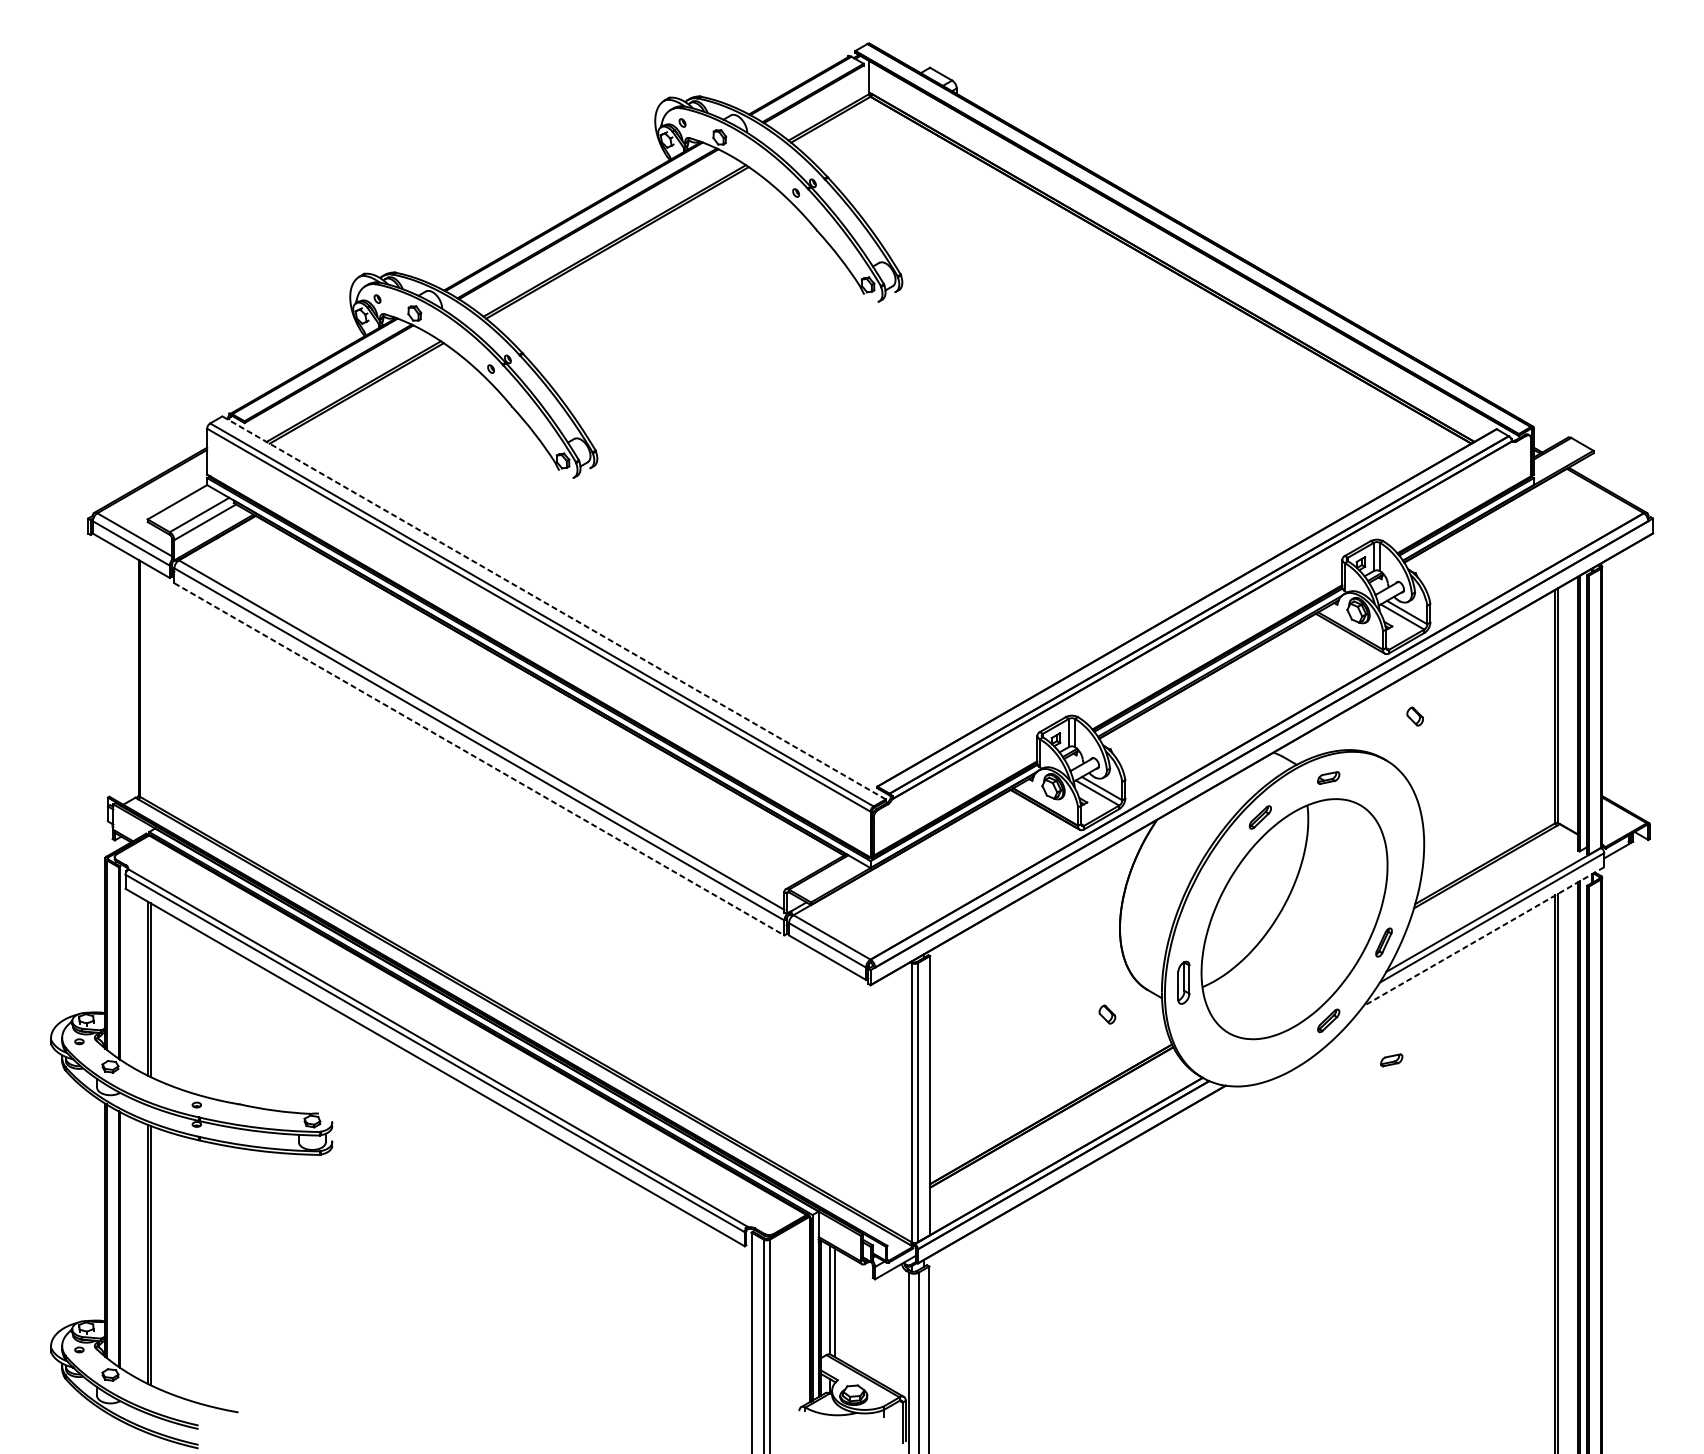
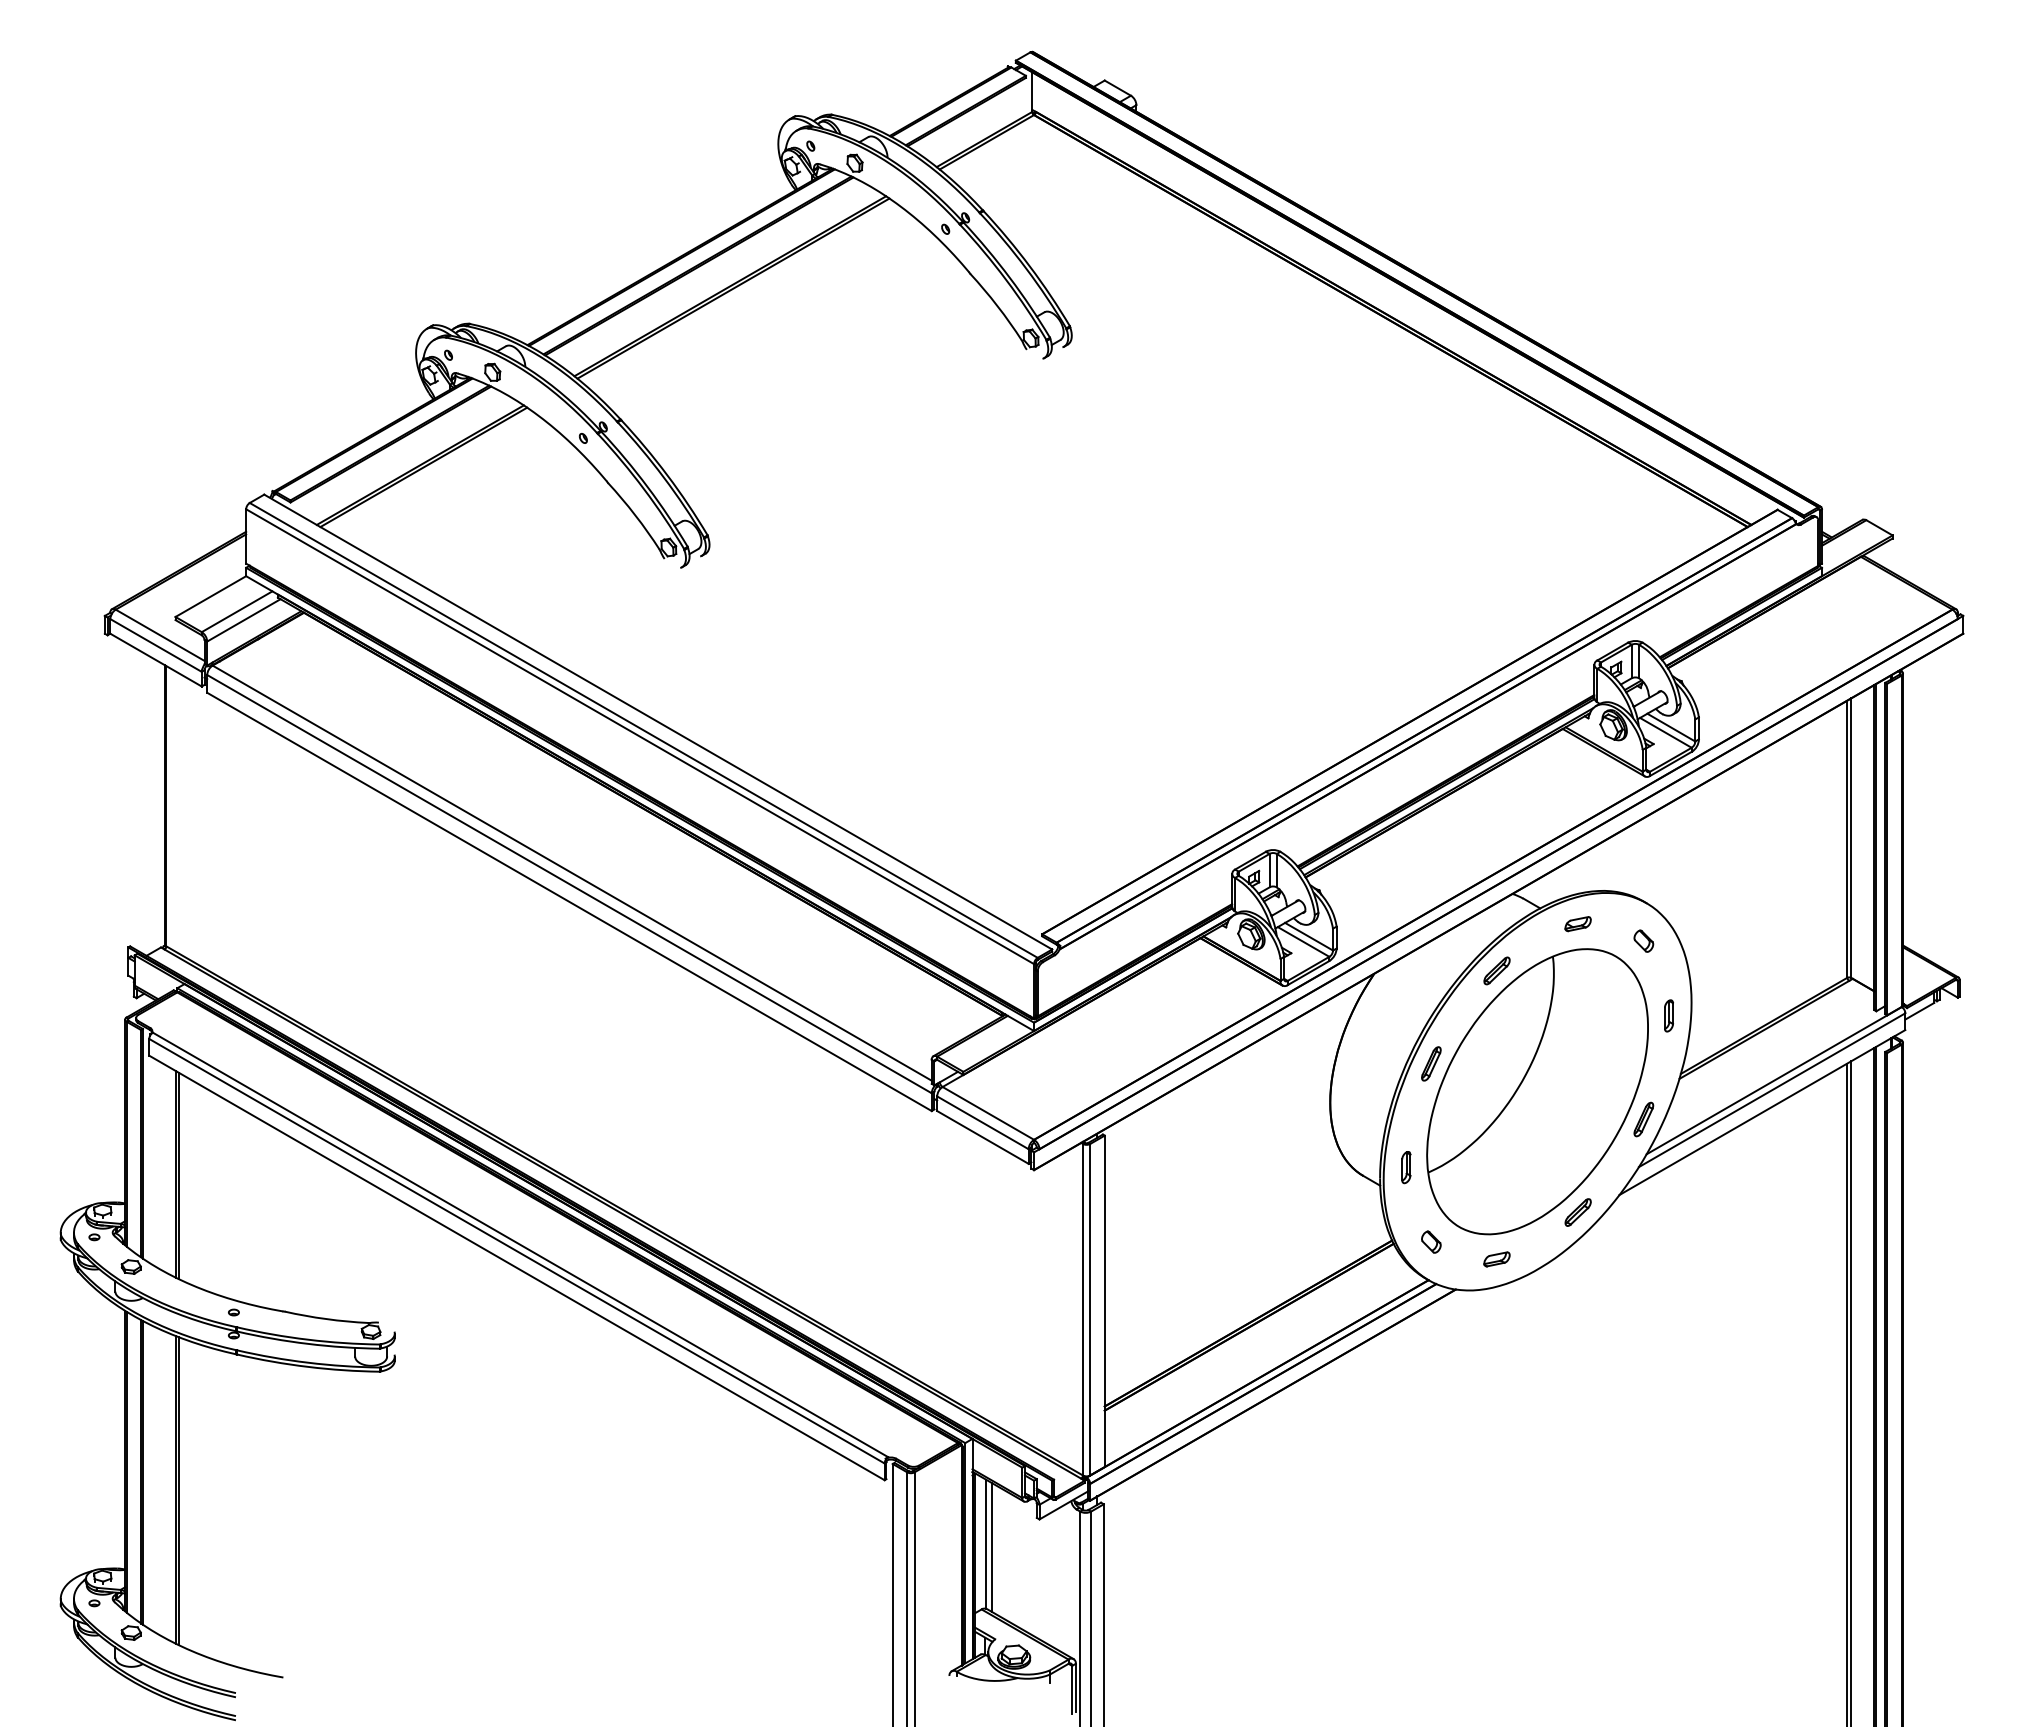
line: (554, 608) -> (658, 722), dashed -> solid
part: (1414, 716) -> (1643, 940), moved
line: (479, 759) -> (569, 902), dashed -> solid
part: (1404, 854) -> (1668, 1015), added
part: (1205, 895) -> (1431, 1063), added
line: (1483, 936) -> (1761, 1112), dashed -> solid
part: (1184, 982) -> (1406, 1167), size x0.62
part: (1107, 1014) -> (1431, 1241), moved
part: (1391, 1060) -> (1496, 1259), moved

